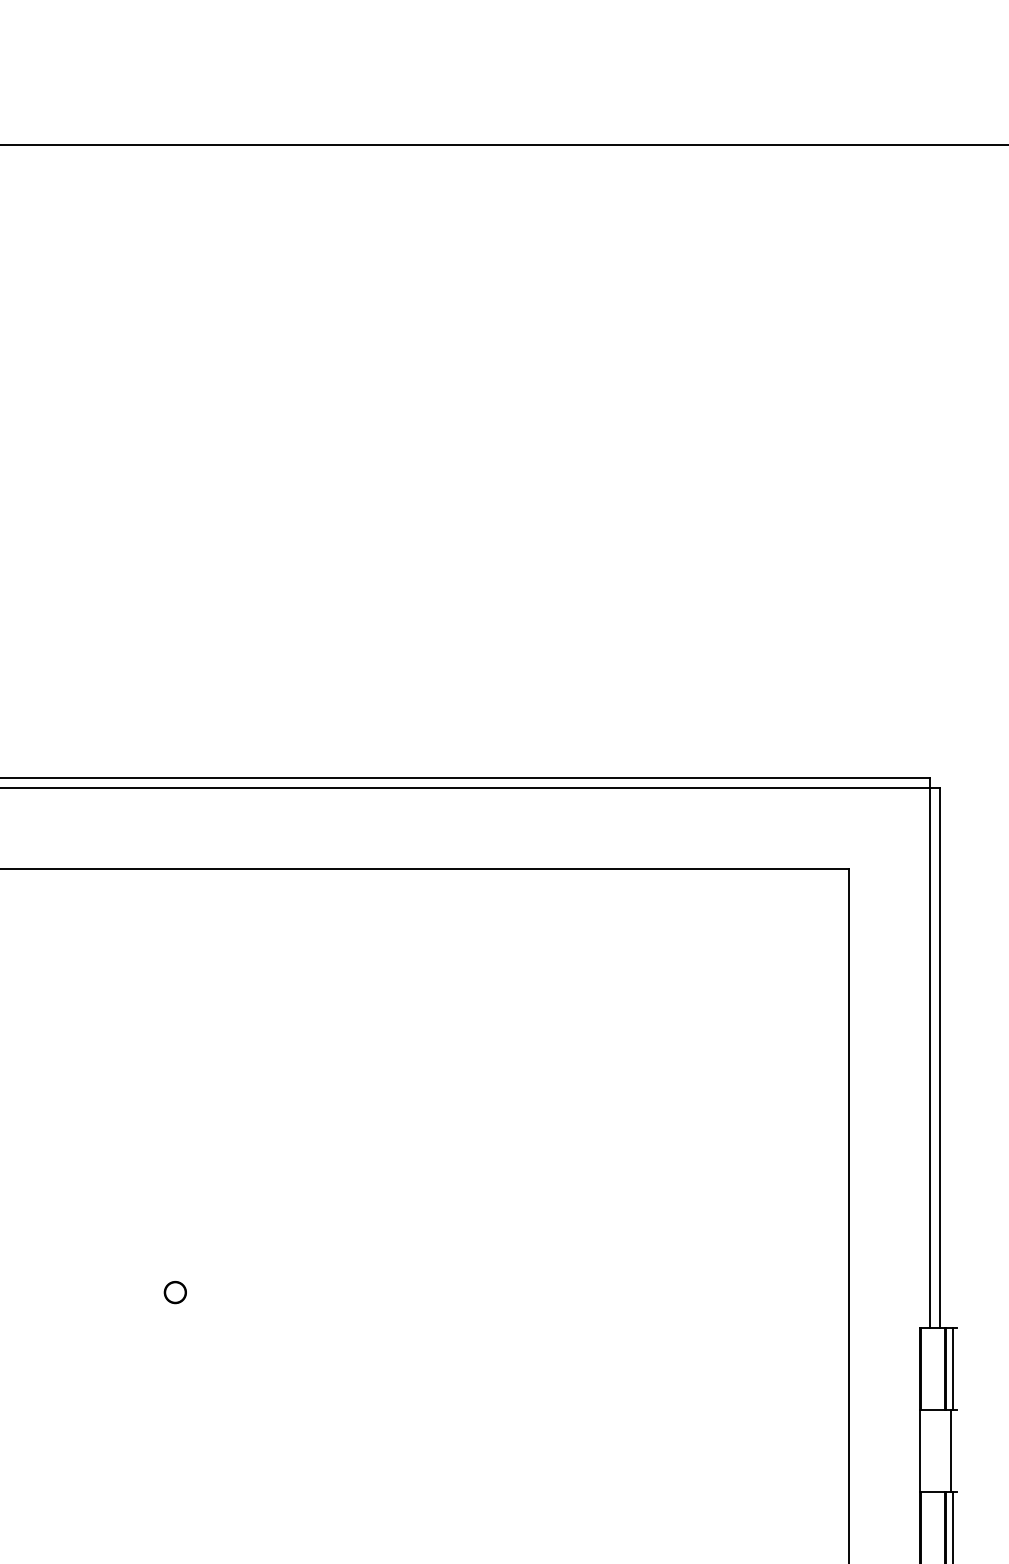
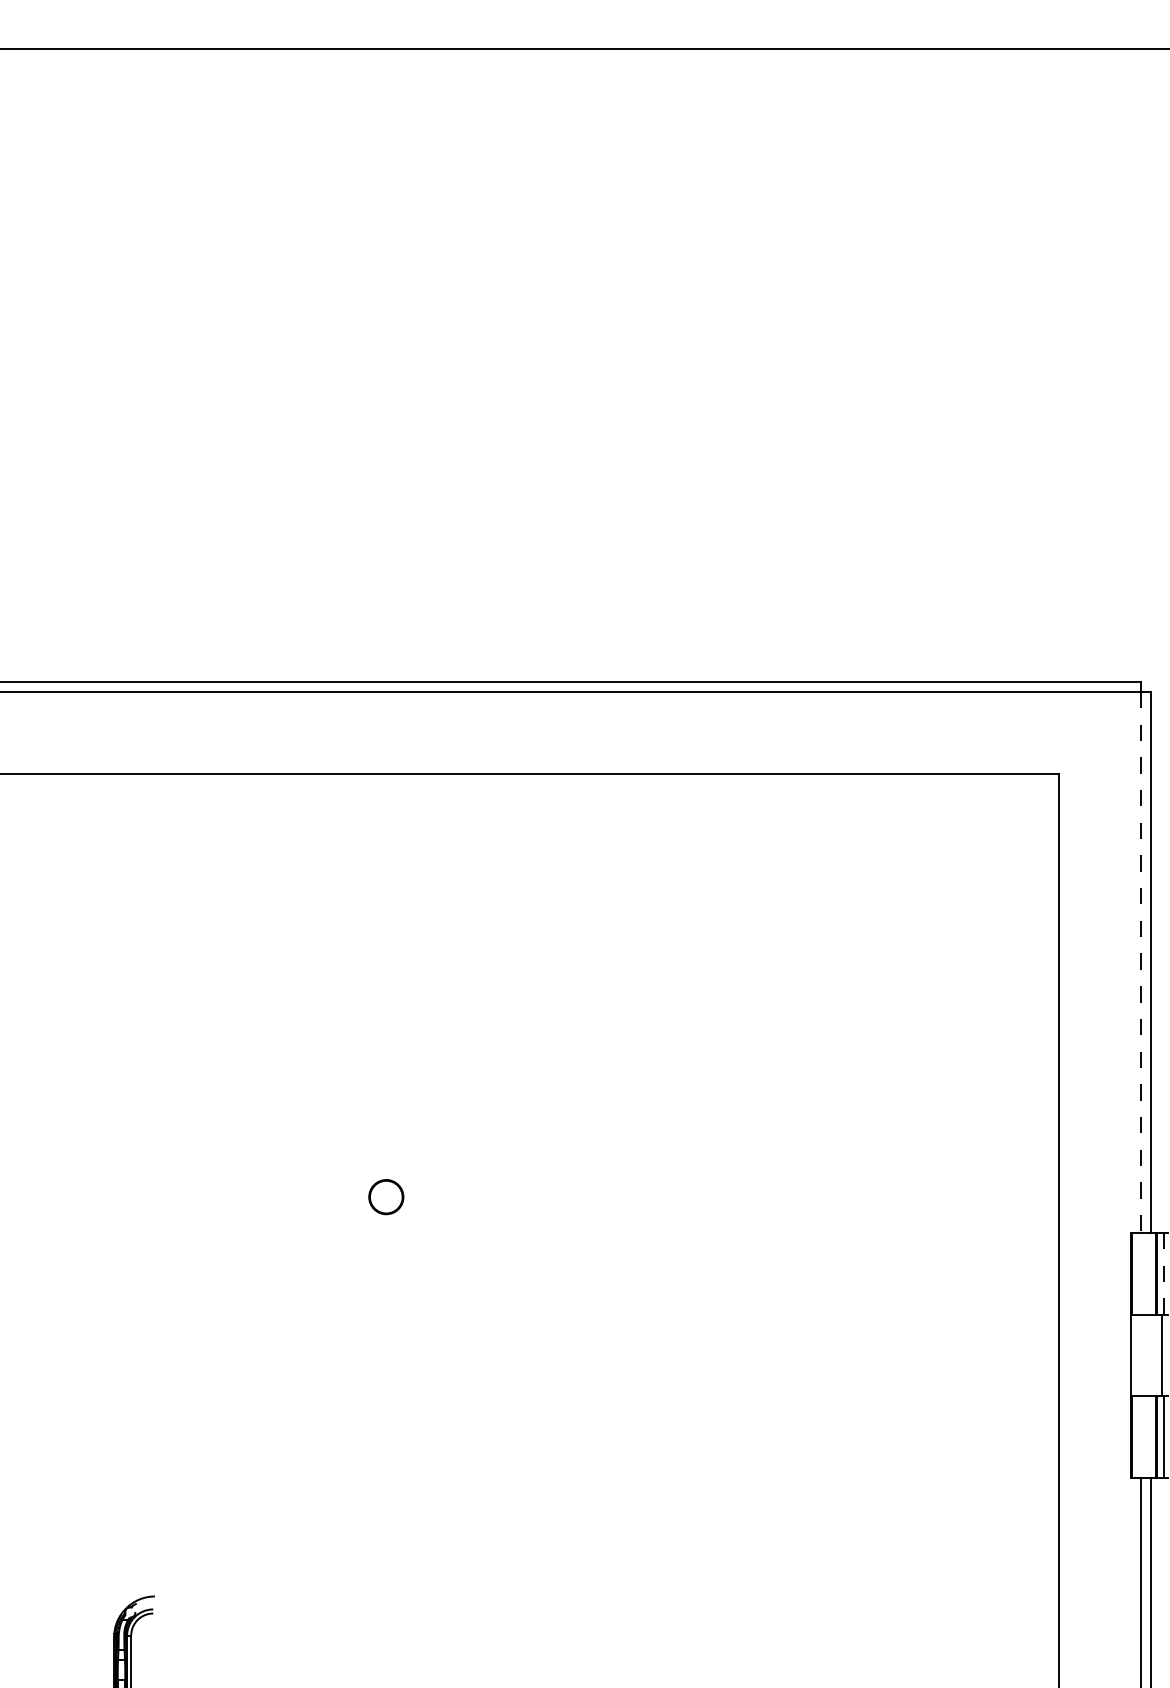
line: (929, 1057) -> (1140, 962), solid -> dashed
circle: (174, 1291) -> (385, 1196), size x1.6
line: (952, 1368) -> (1163, 1273), solid -> dashed

